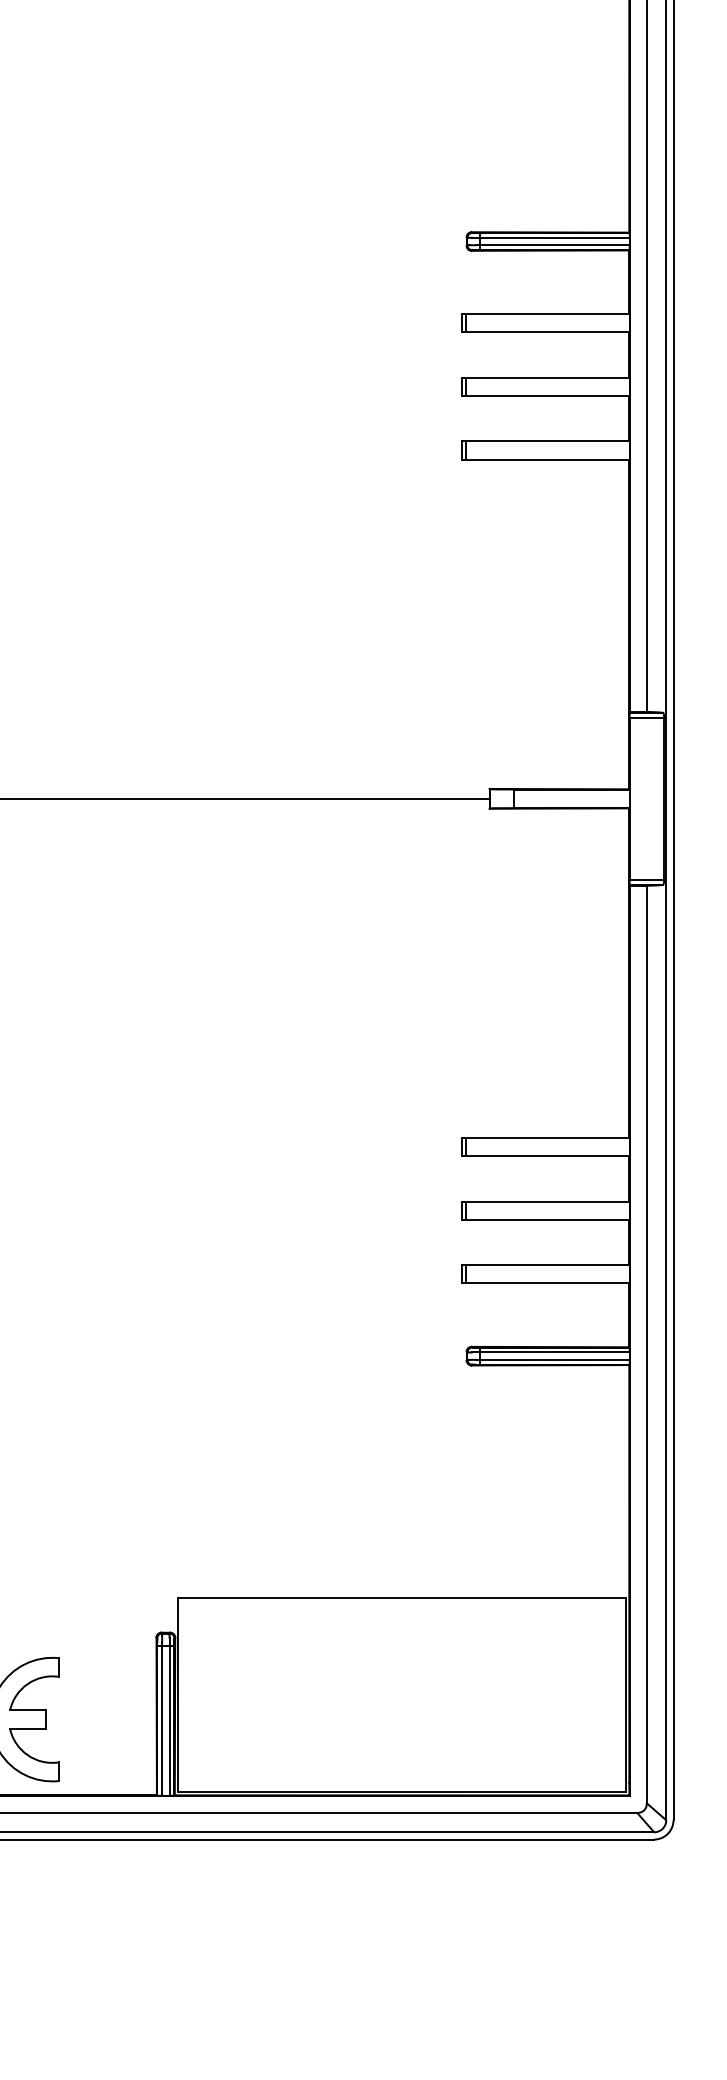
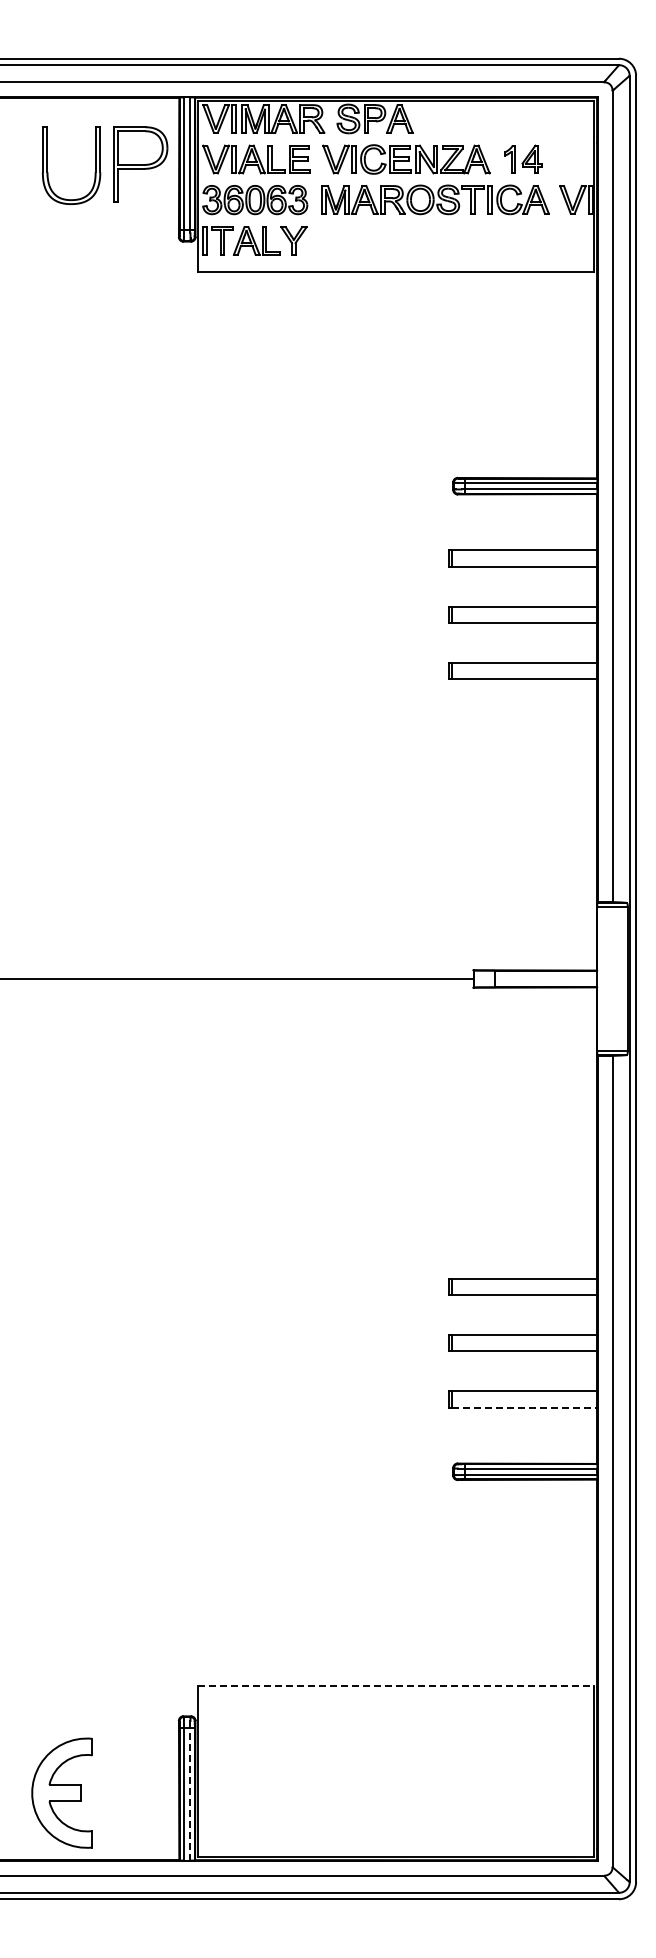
line: (547, 1283) -> (524, 1407), solid -> dashed
line: (402, 1598) -> (396, 1686), solid -> dashed
line: (169, 1719) -> (190, 1793), solid -> dashed

